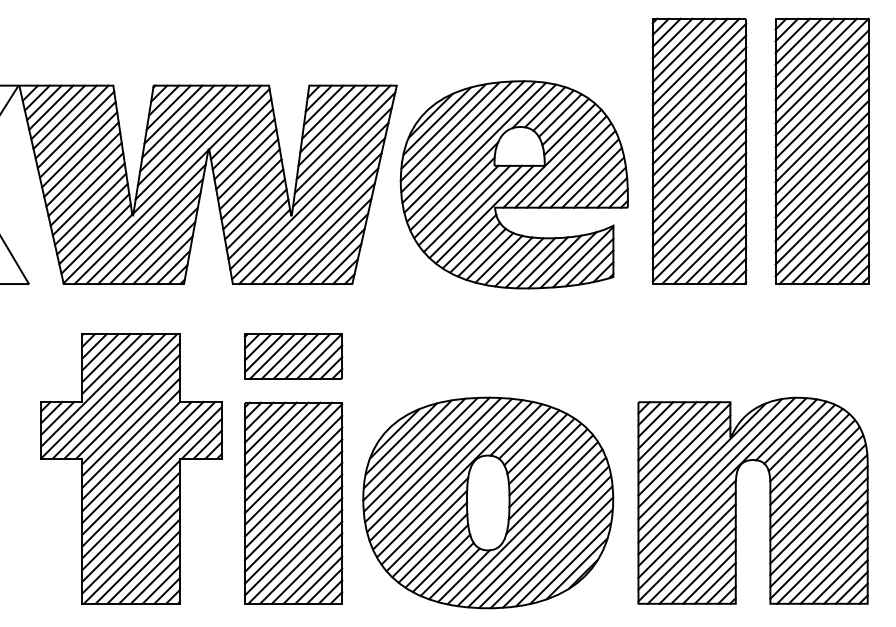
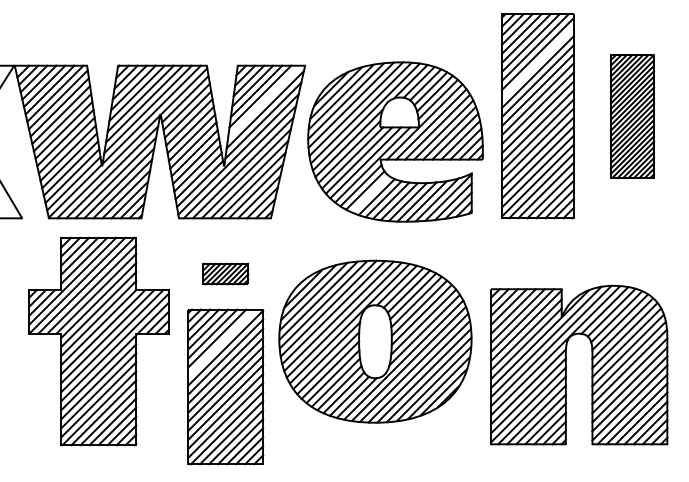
line: (698, 82) -> (537, 63), removed
line: (343, 132) -> (264, 101), removed
part: (822, 151) -> (632, 116), size x0.6
line: (481, 251) -> (370, 193), removed
part: (293, 355) -> (225, 273), size x0.6
line: (288, 445) -> (221, 342), removed
part: (130, 468) -> (98, 341), moved
part: (769, 500) -> (591, 364), moved
part: (488, 502) -> (375, 341), moved

